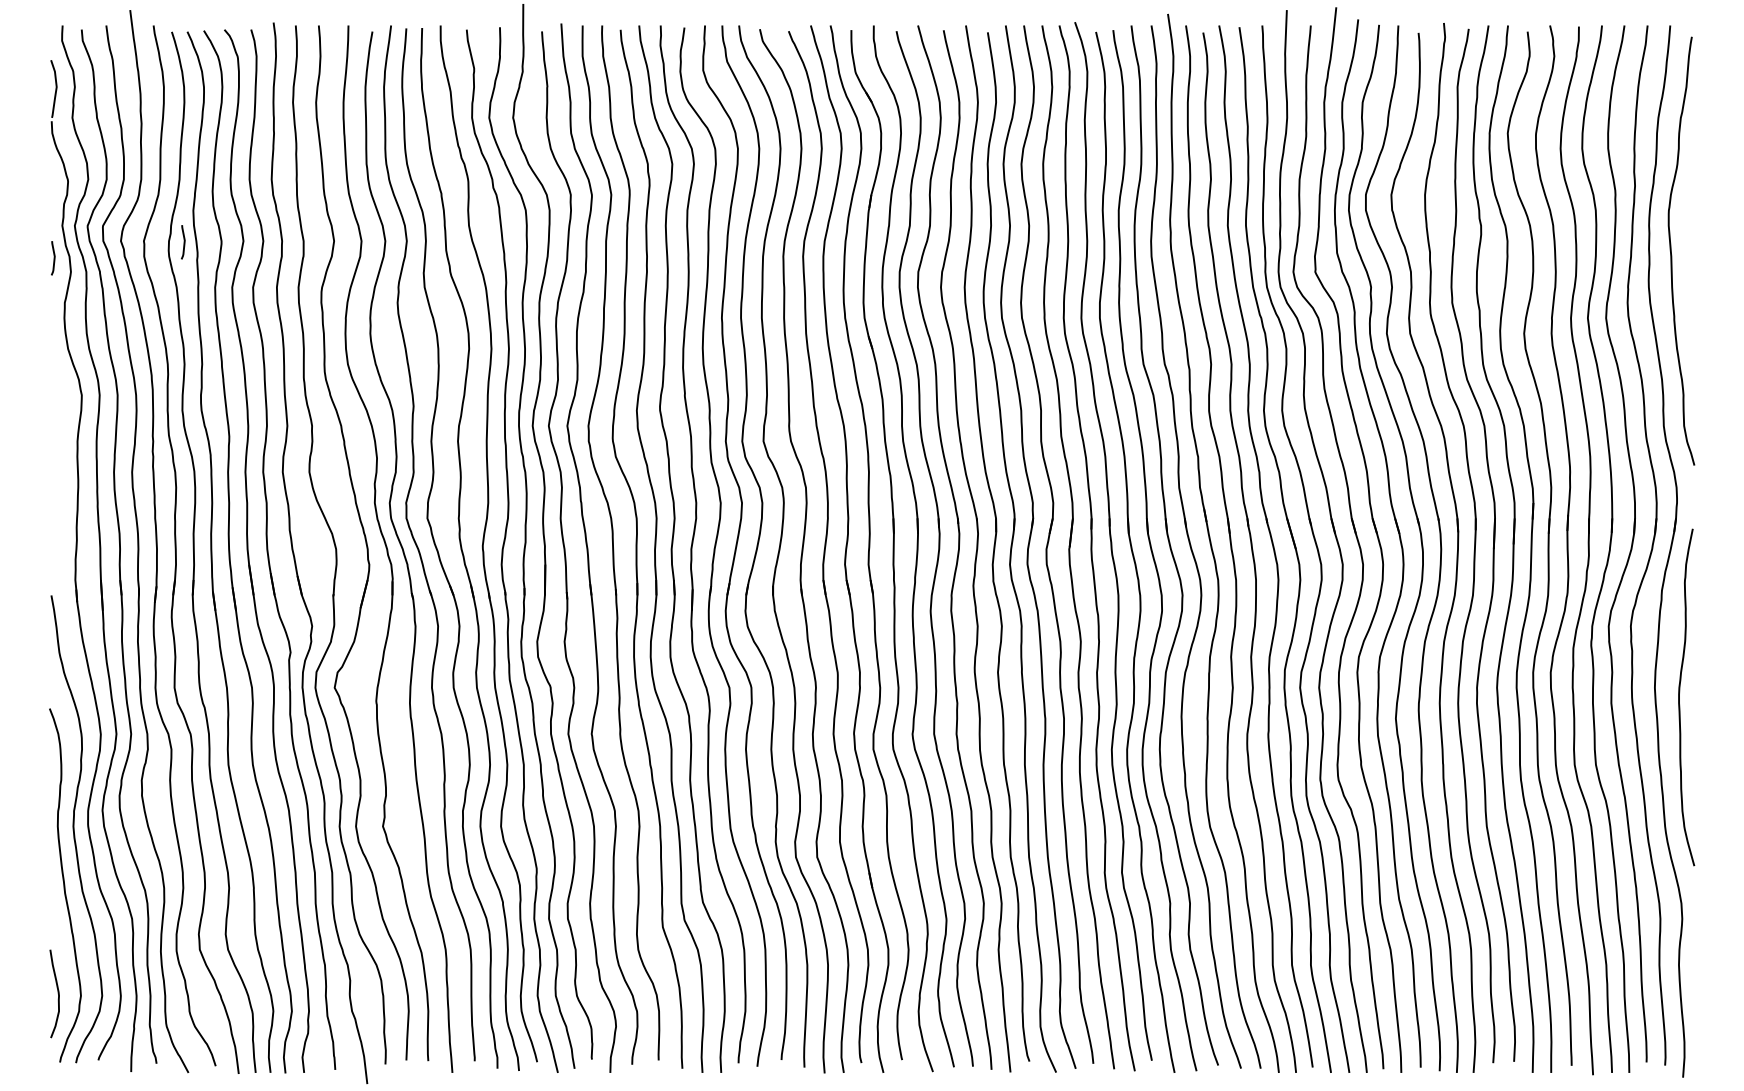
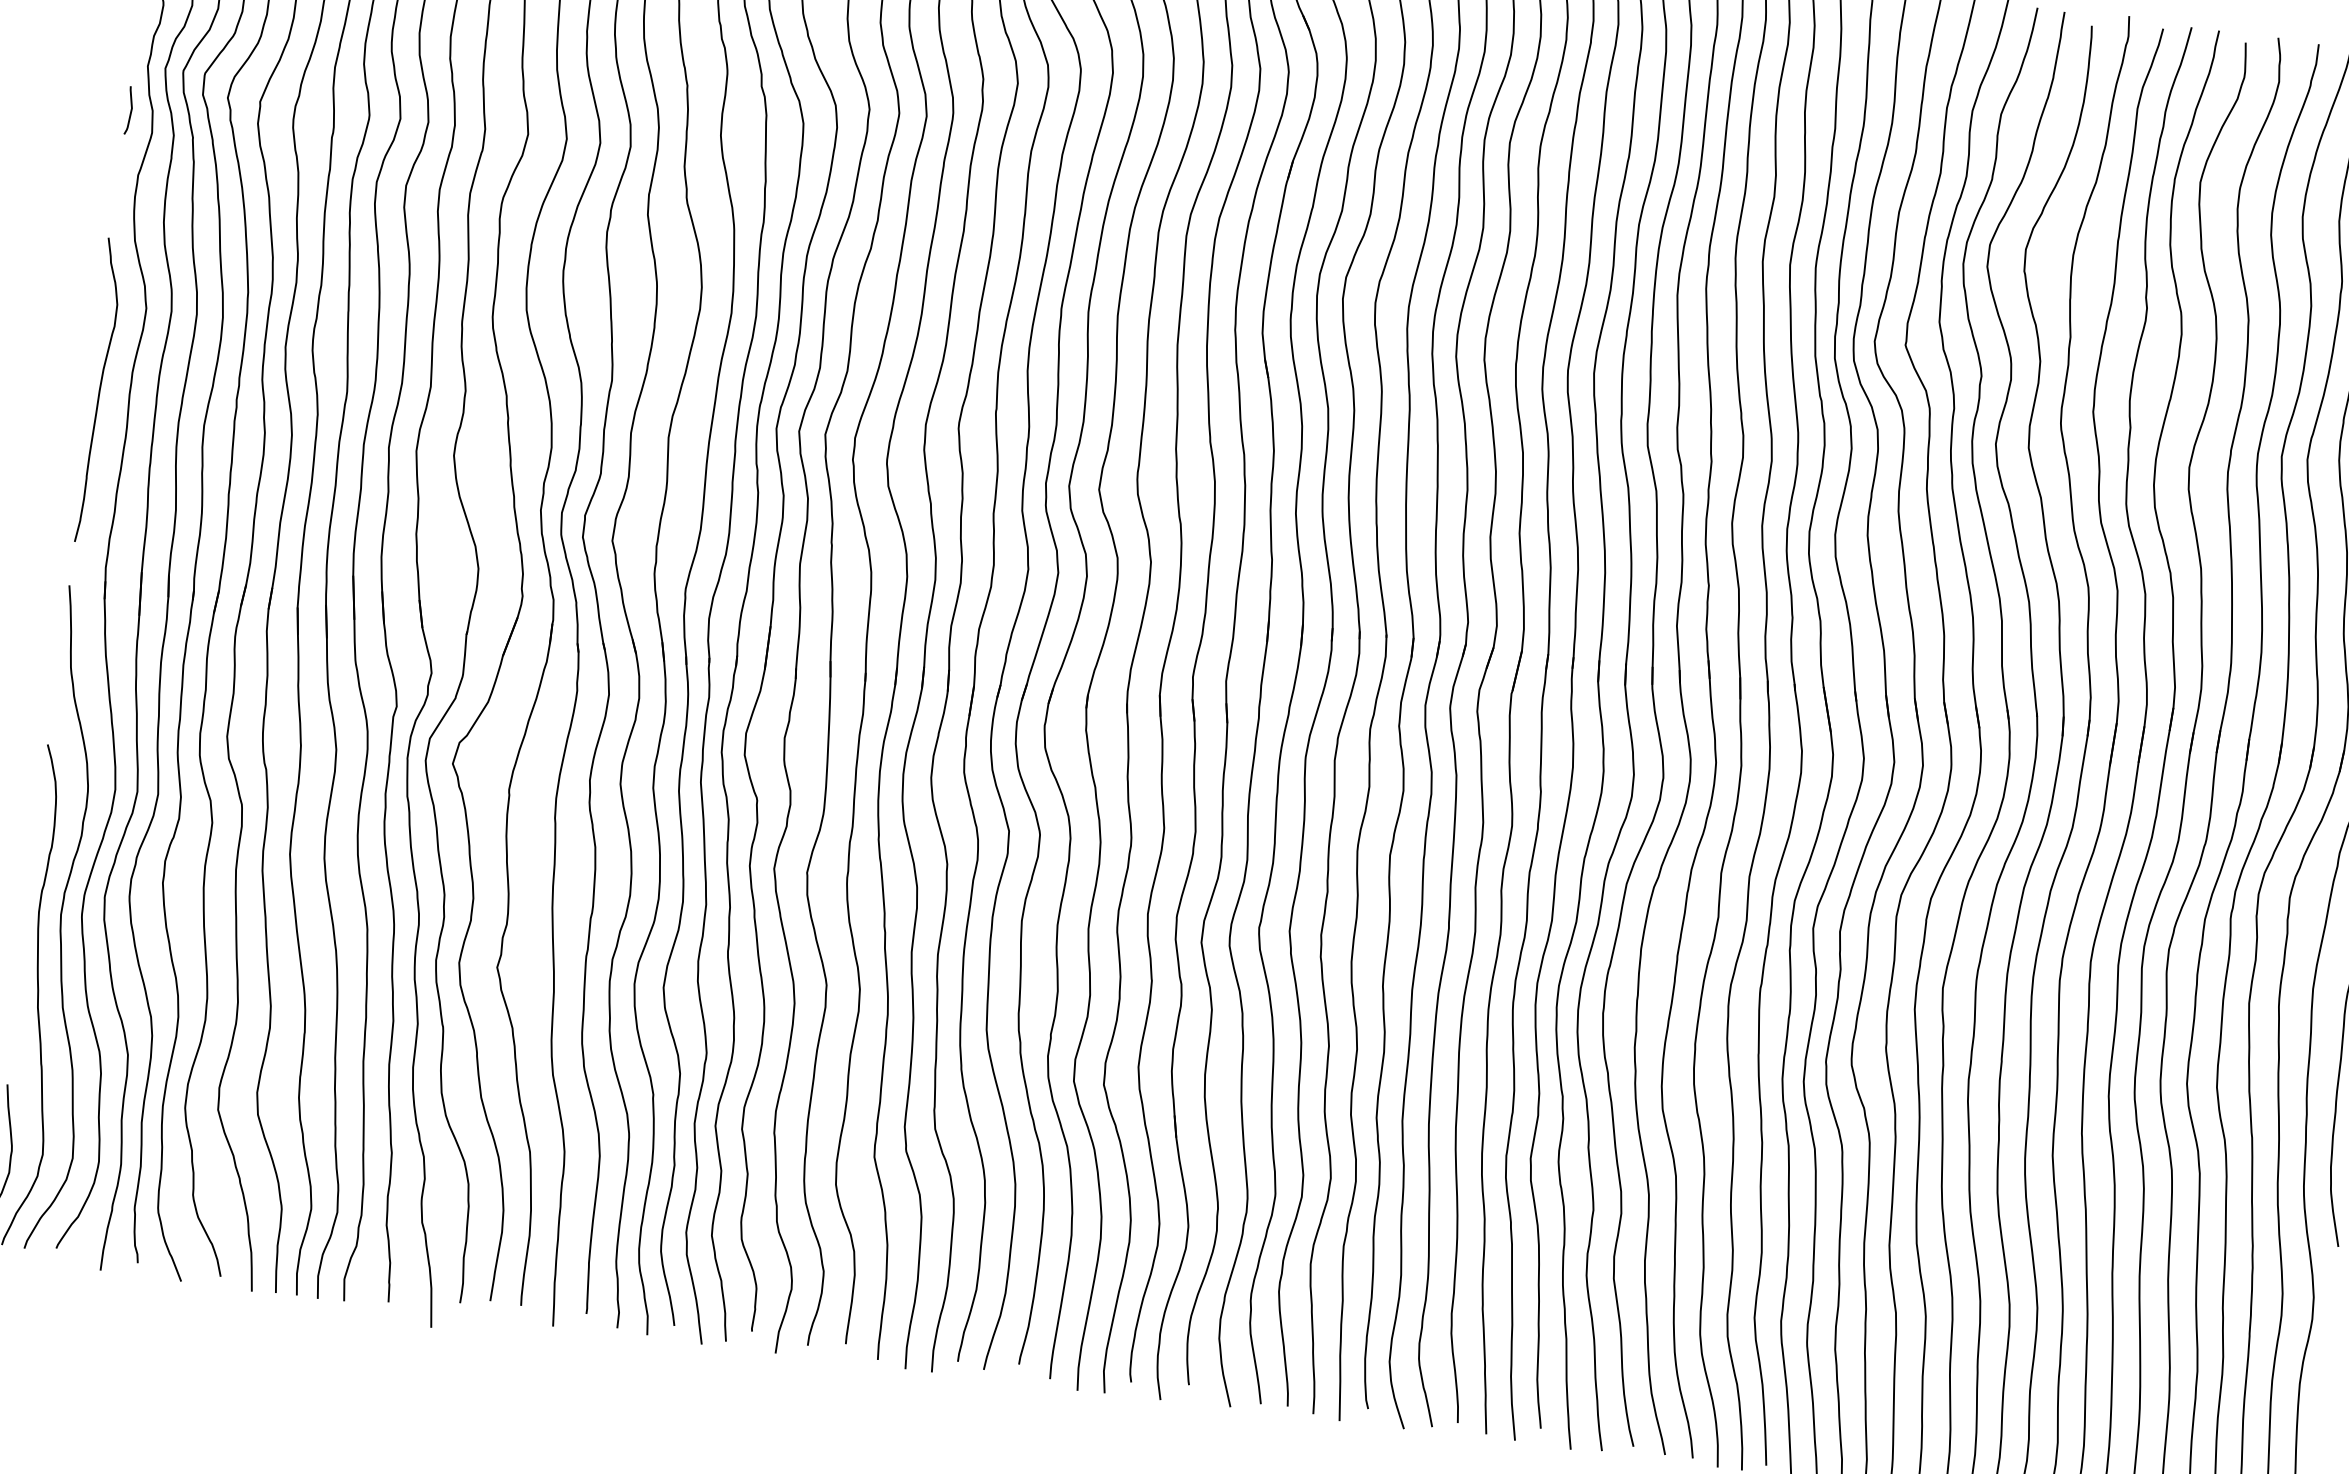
curve: (183, 242) -> (315, 110), removed
curve: (55, 456) -> (98, 390), added

